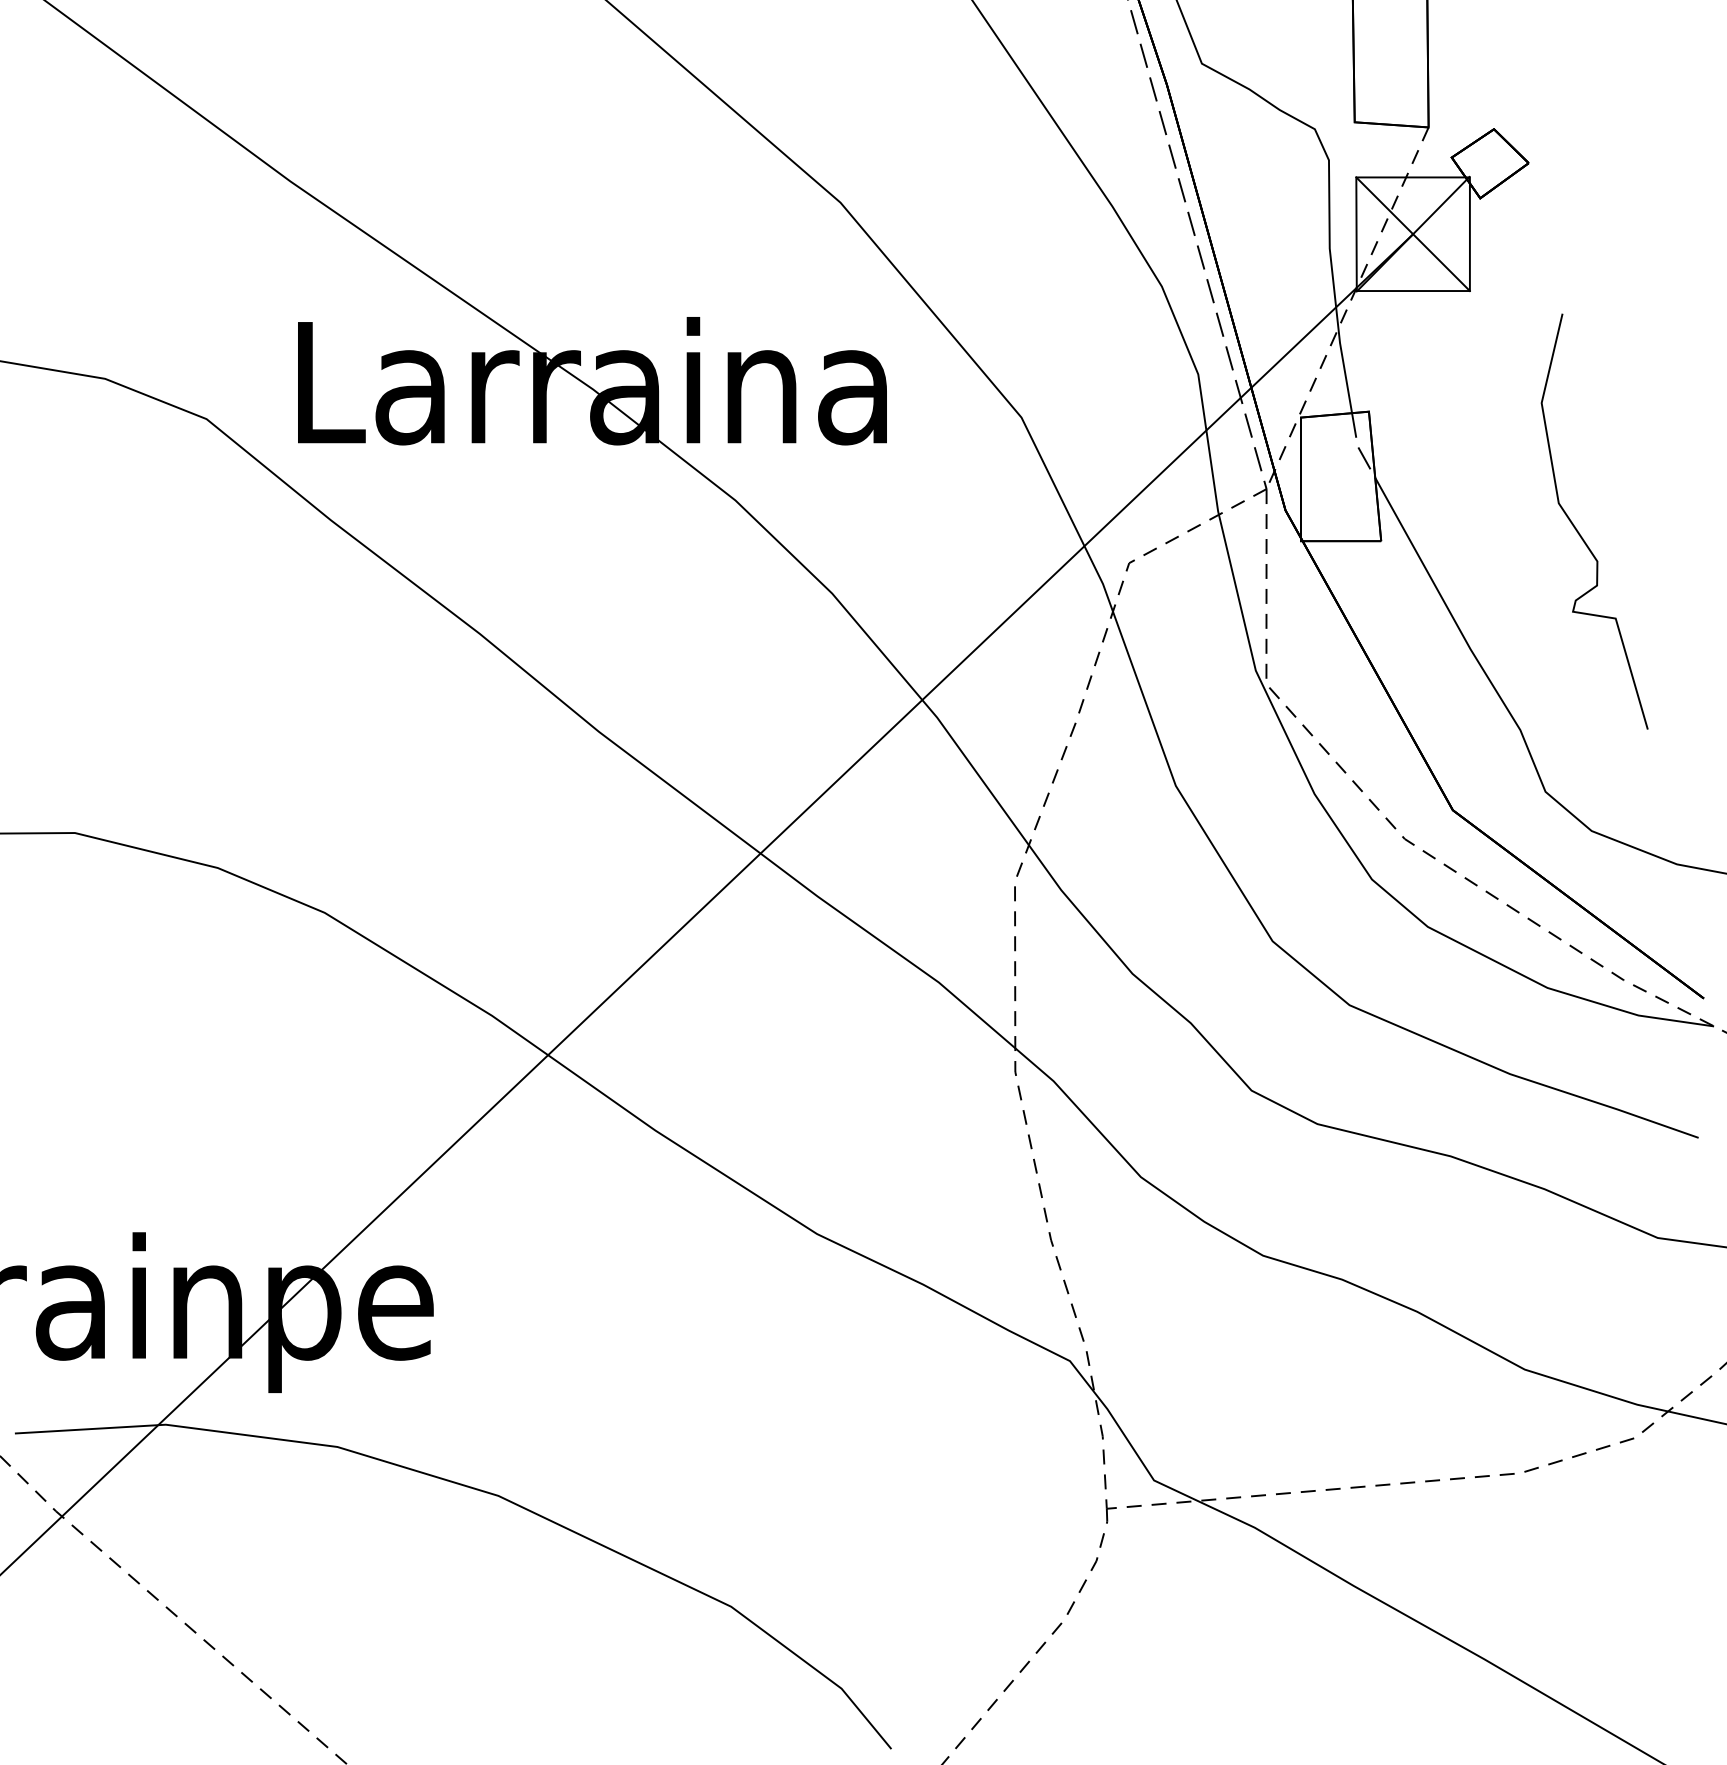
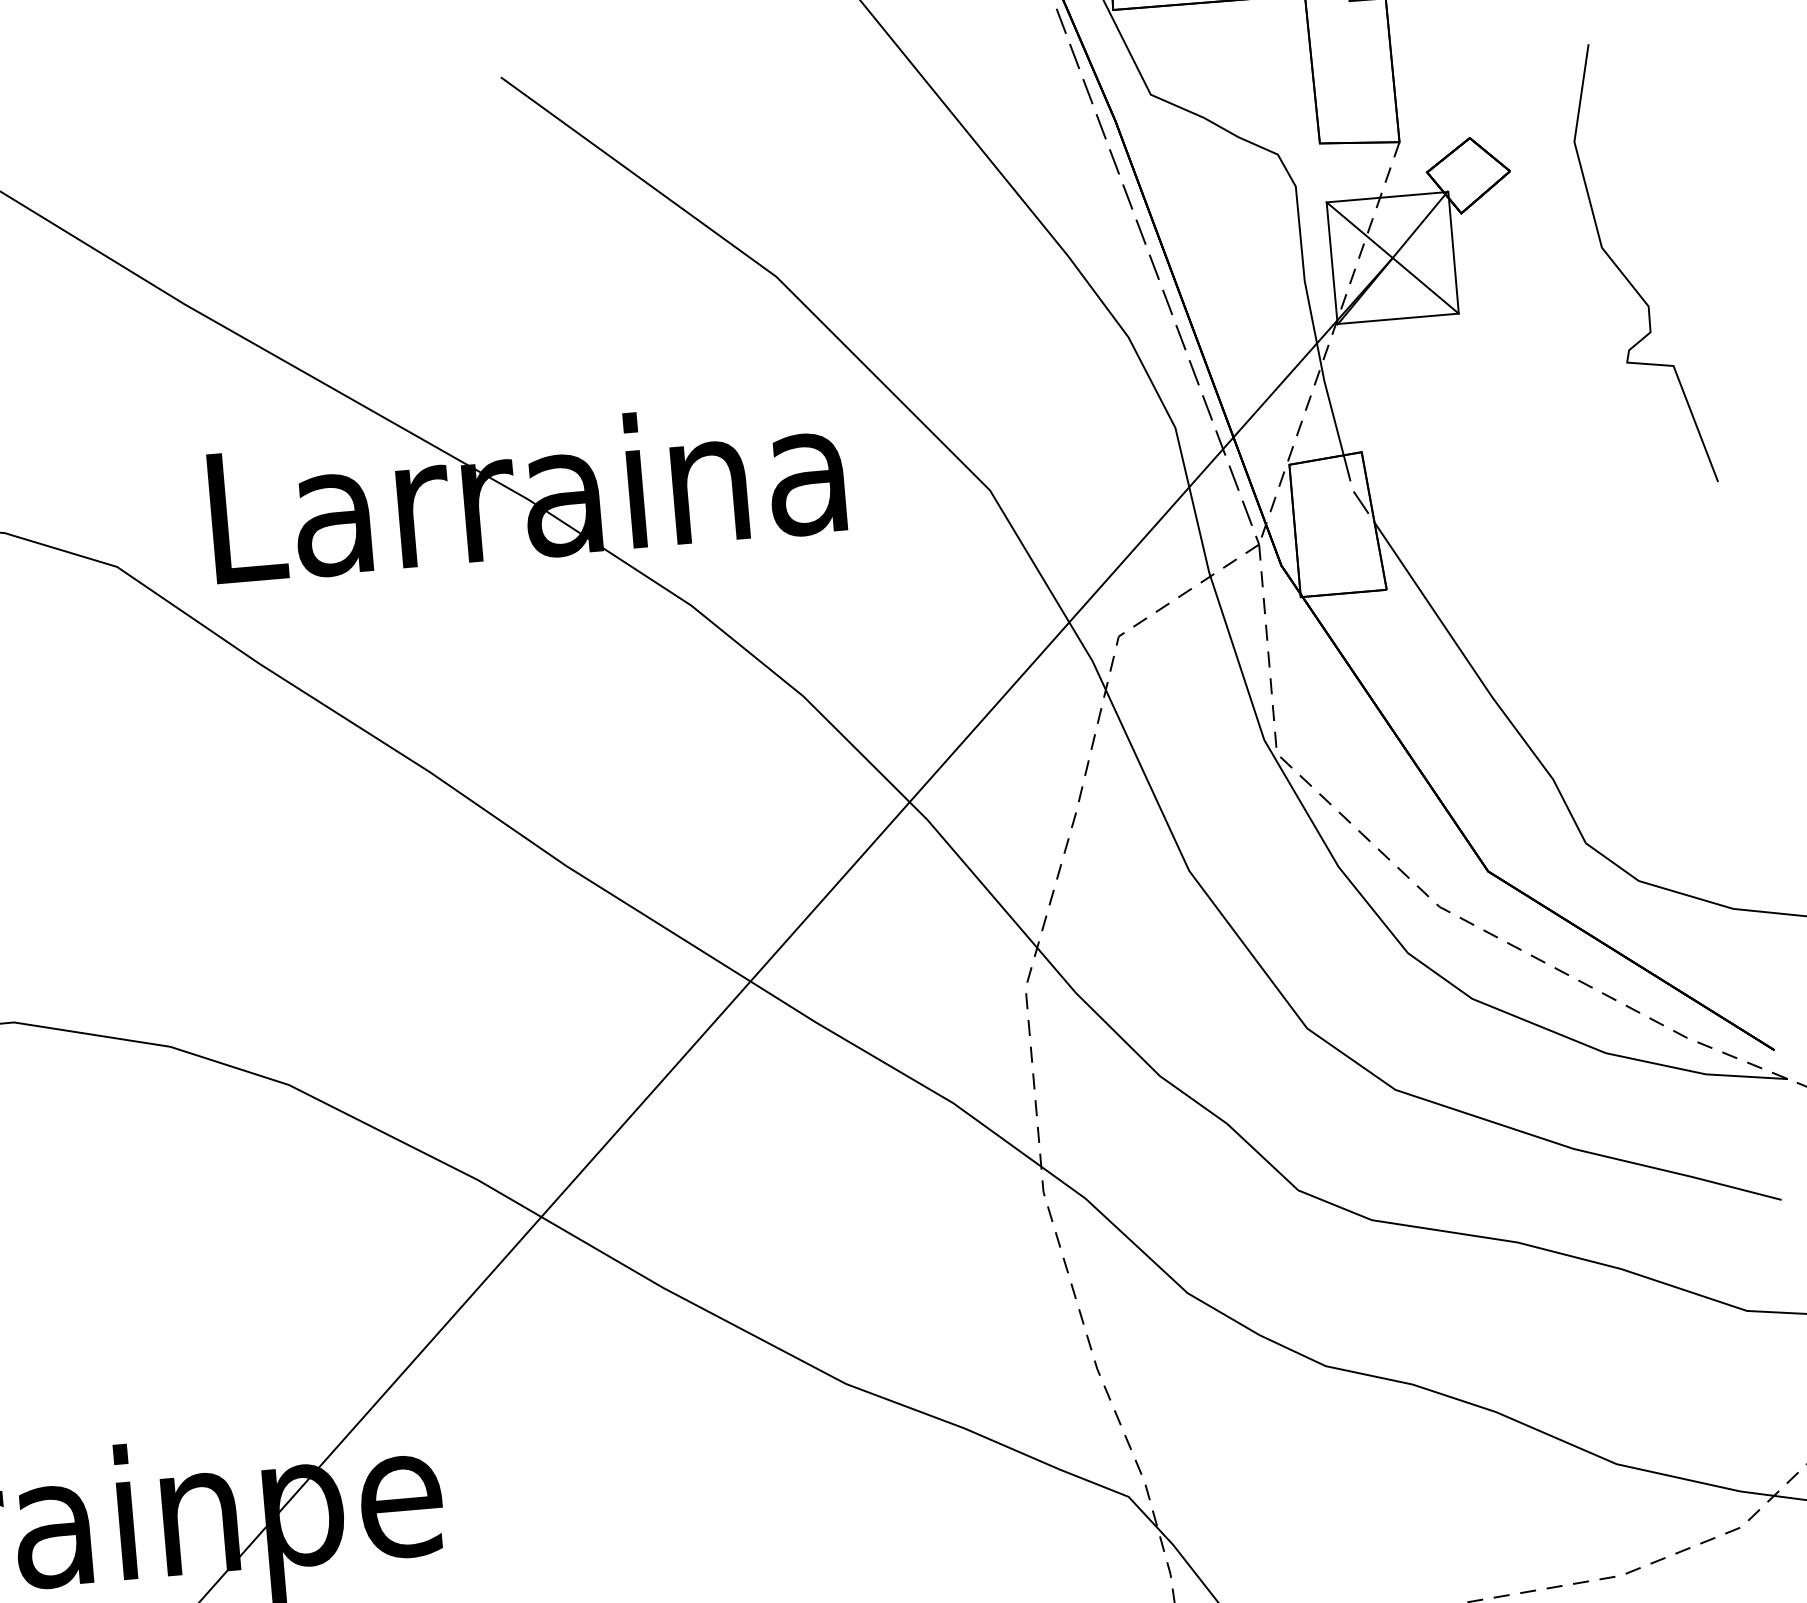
curve: (1579, 532) -> (1626, 277), moved

